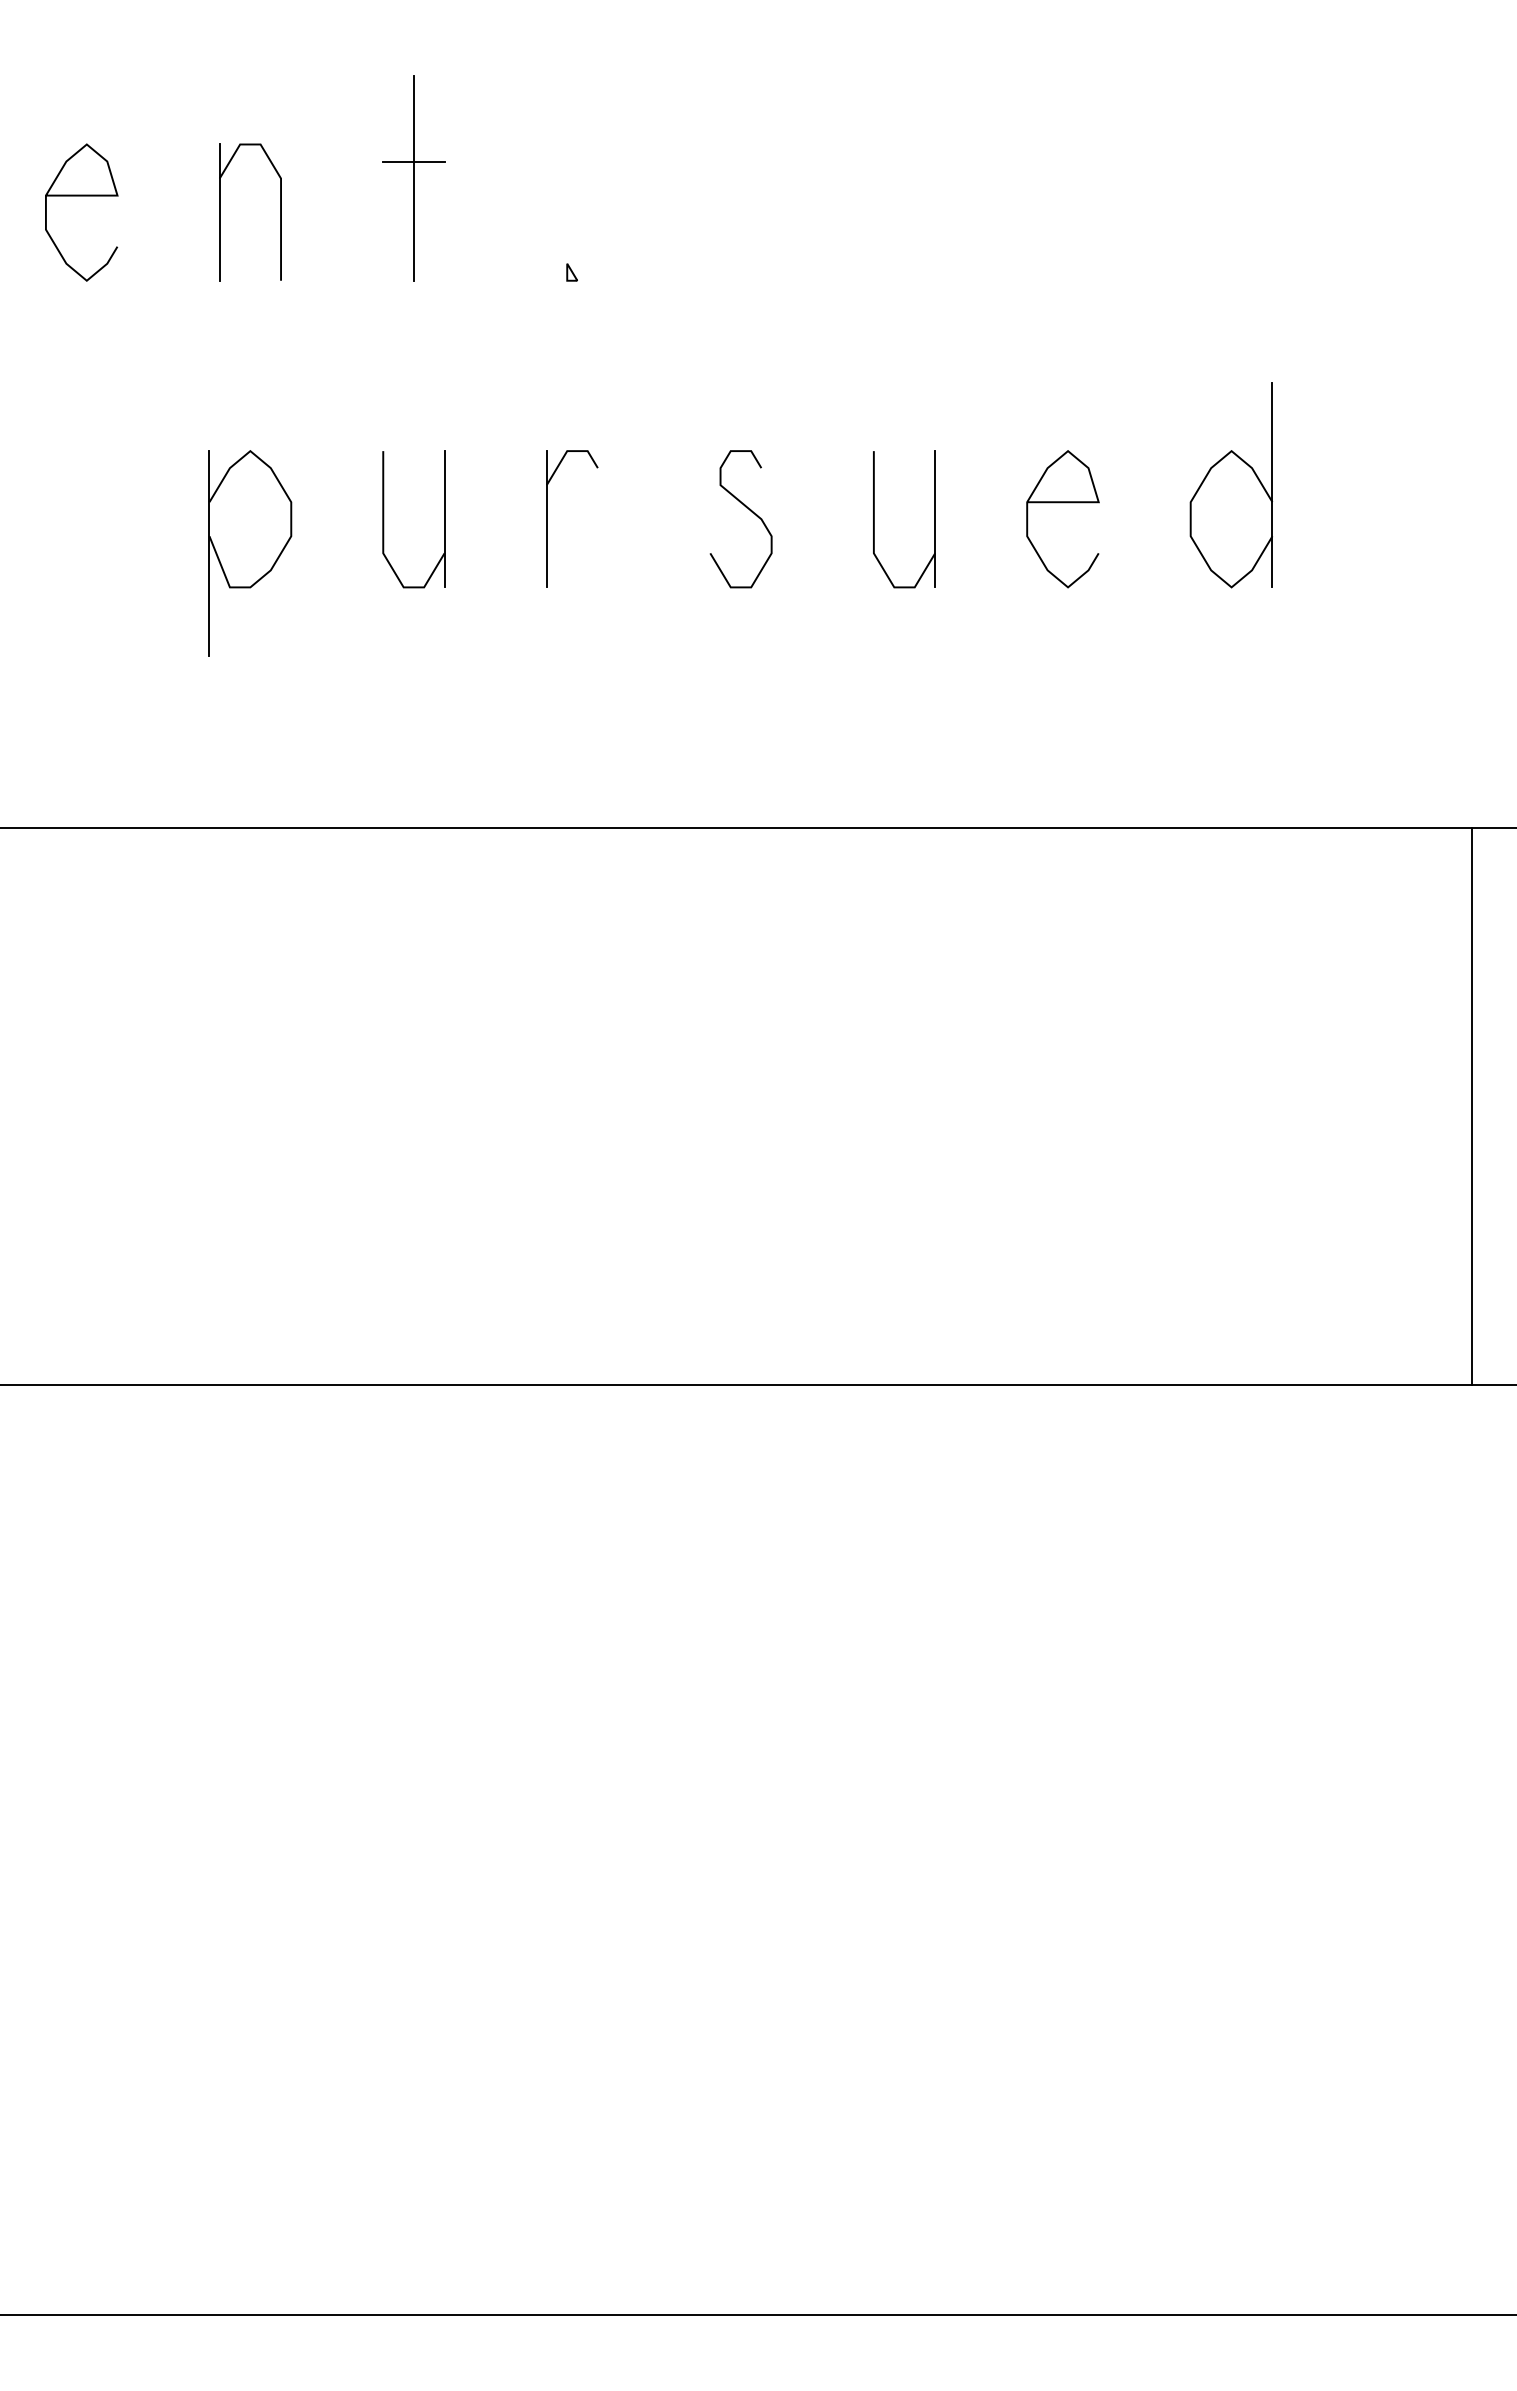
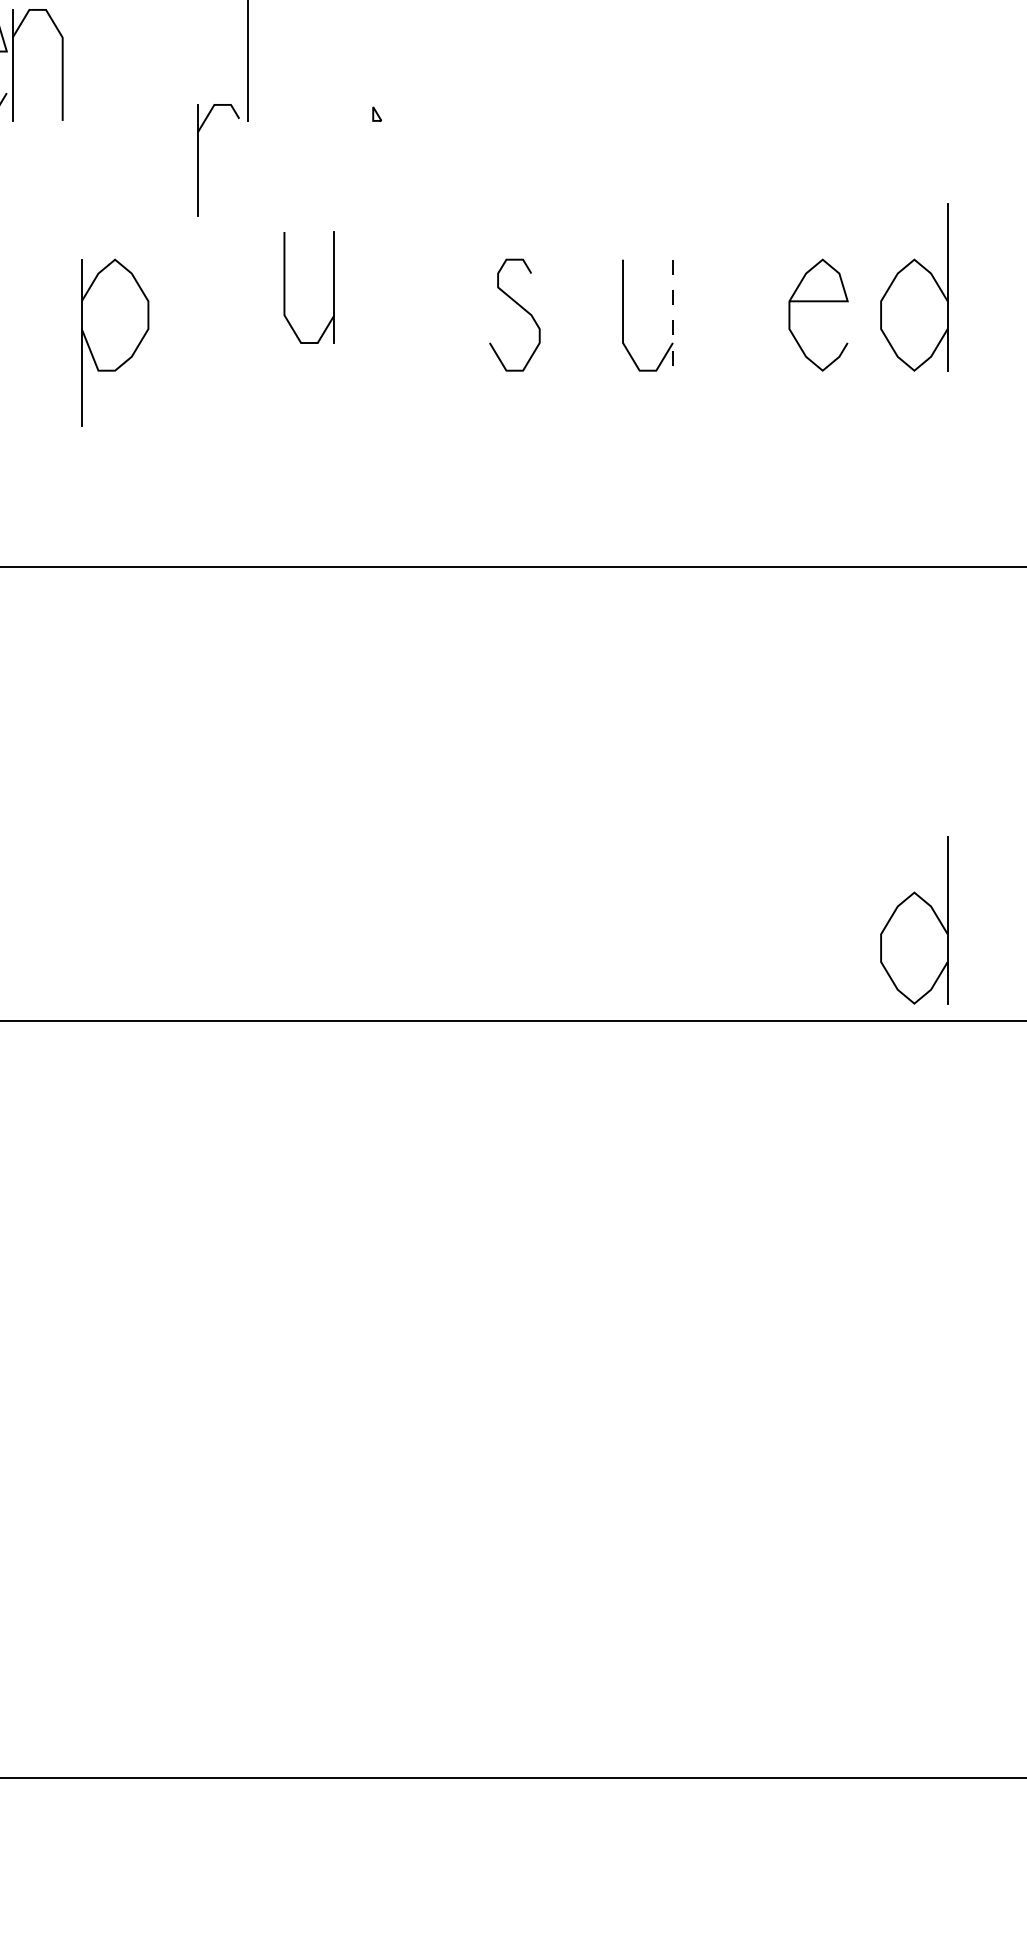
line: (413, 161) -> (247, 23), removed
part: (220, 212) -> (13, 65), moved
curve: (1062, 503) -> (818, 302), moved
part: (547, 518) -> (198, 159), moved
part: (384, 519) -> (285, 287), moved
line: (935, 519) -> (673, 315), solid -> dashed
part: (1230, 1262) -> (913, 920), added

